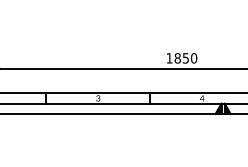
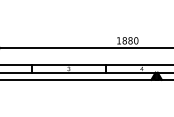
text: (185, 58) -> (130, 40), 1850 -> 1880

